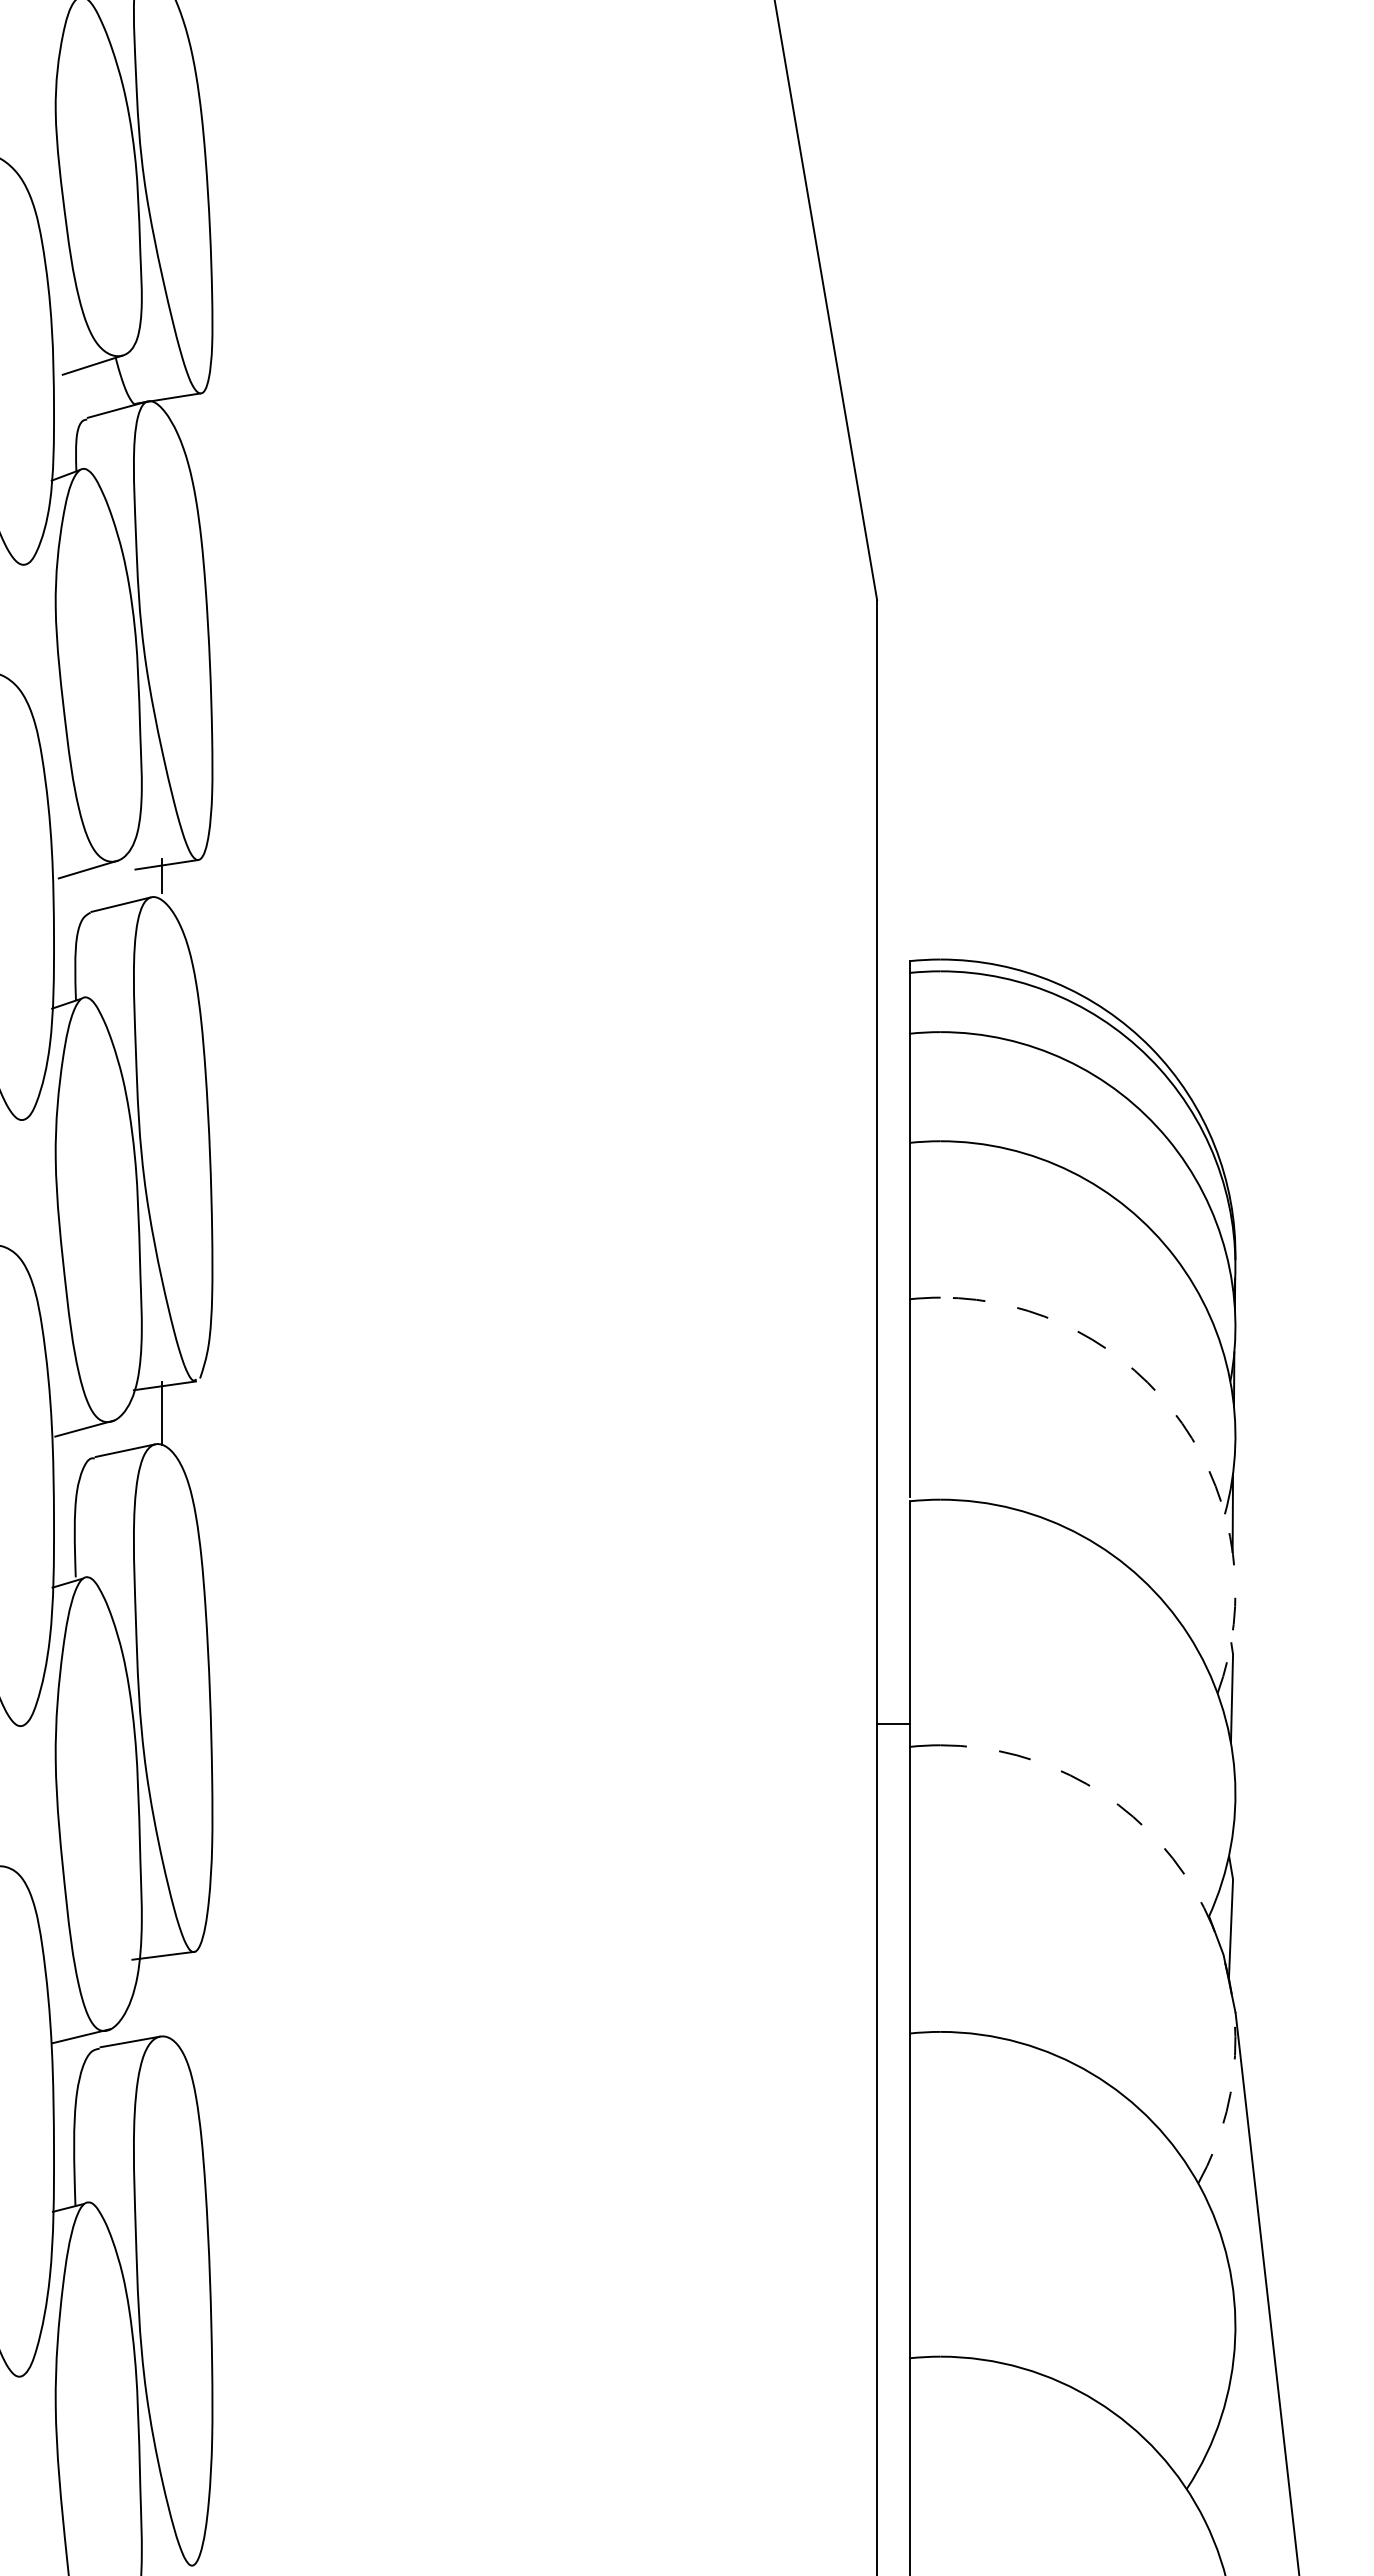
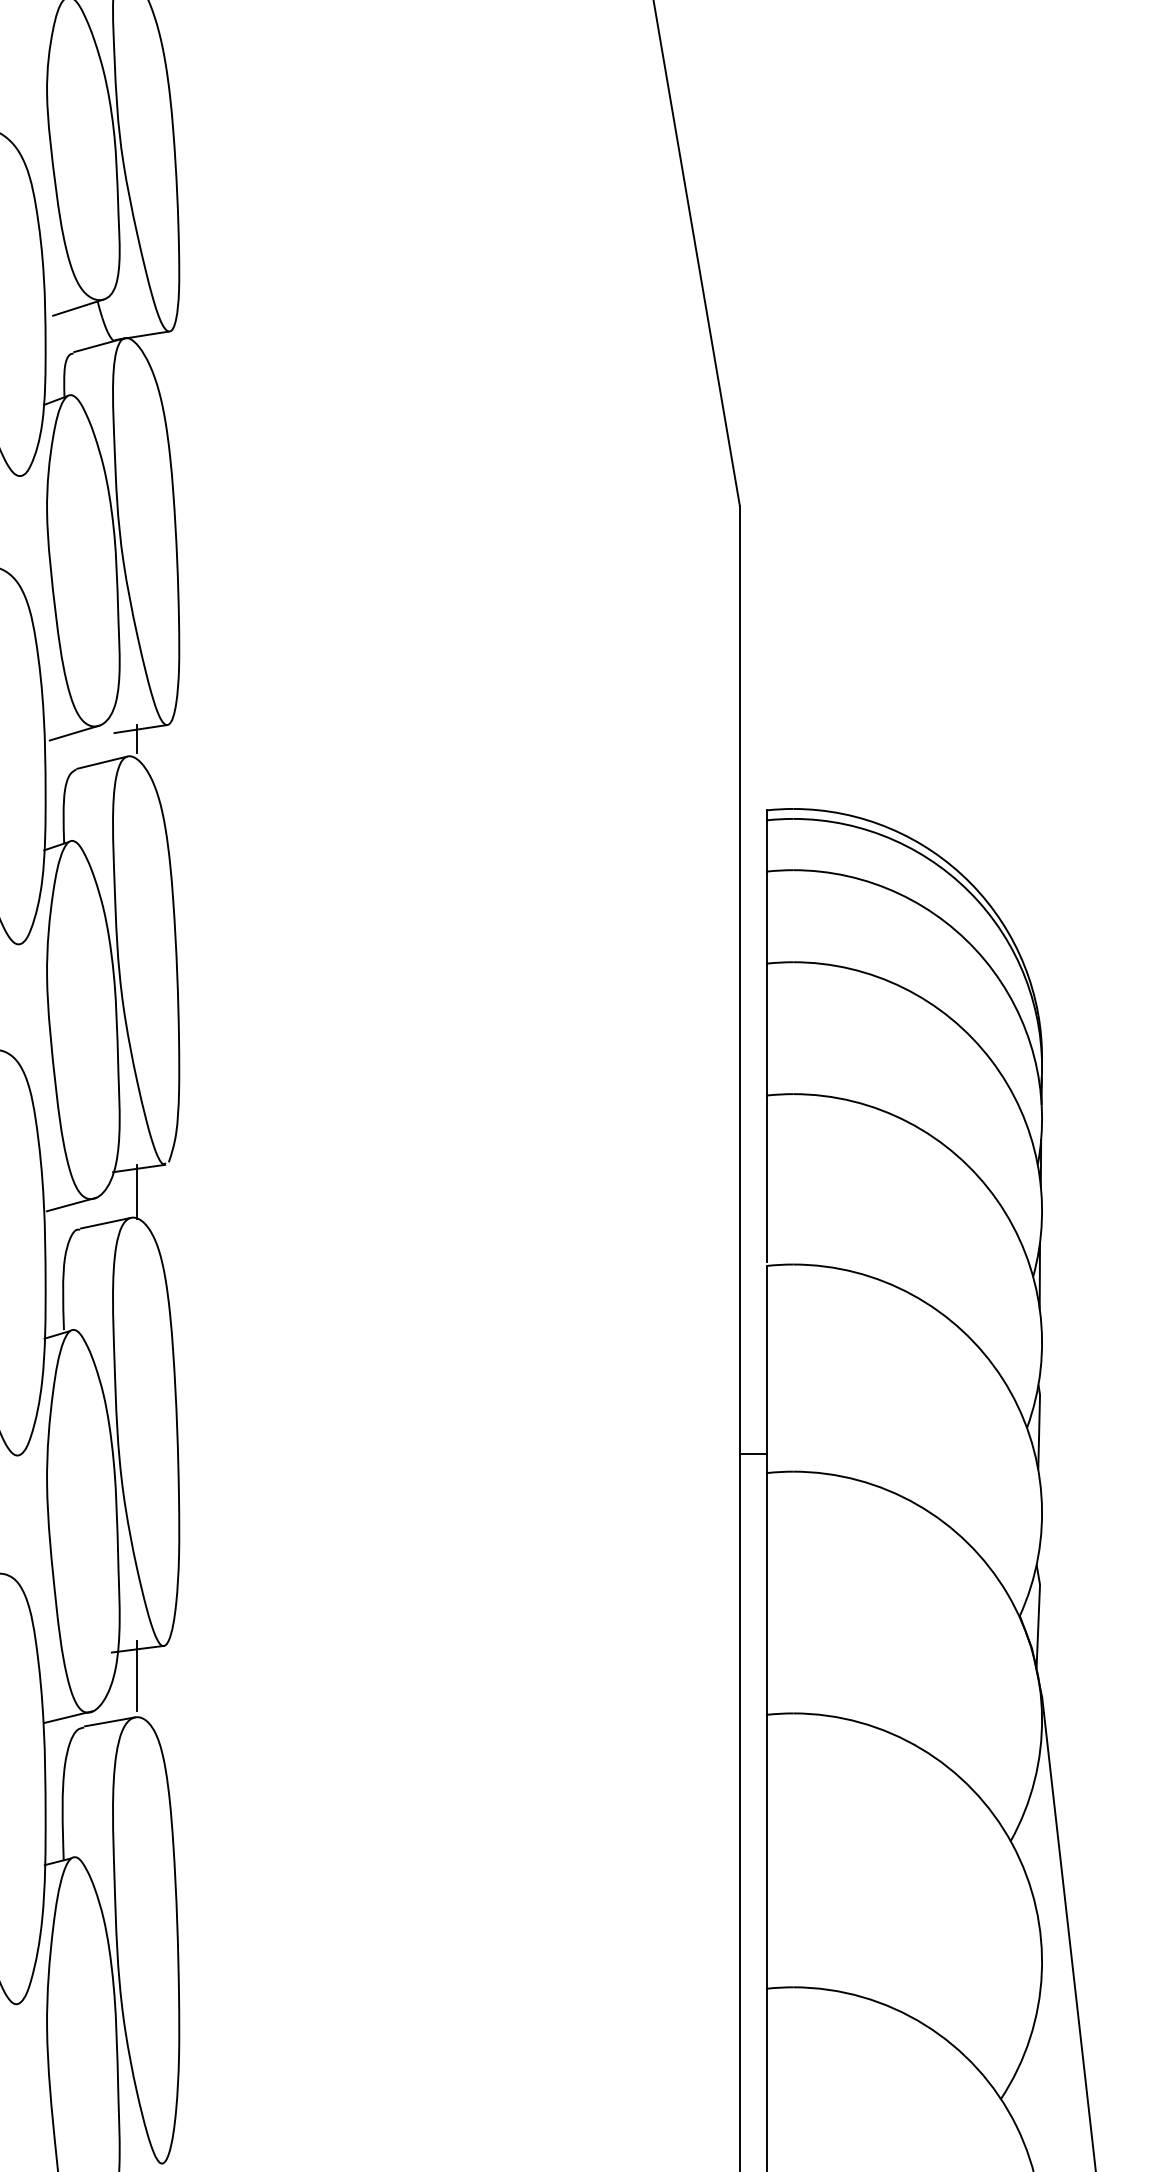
arc: (1182, 1423) -> (997, 1200), dashed -> solid
arc: (1194, 1890) -> (1007, 1594), dashed -> solid
line: (161, 1987) -> (136, 1675), added

